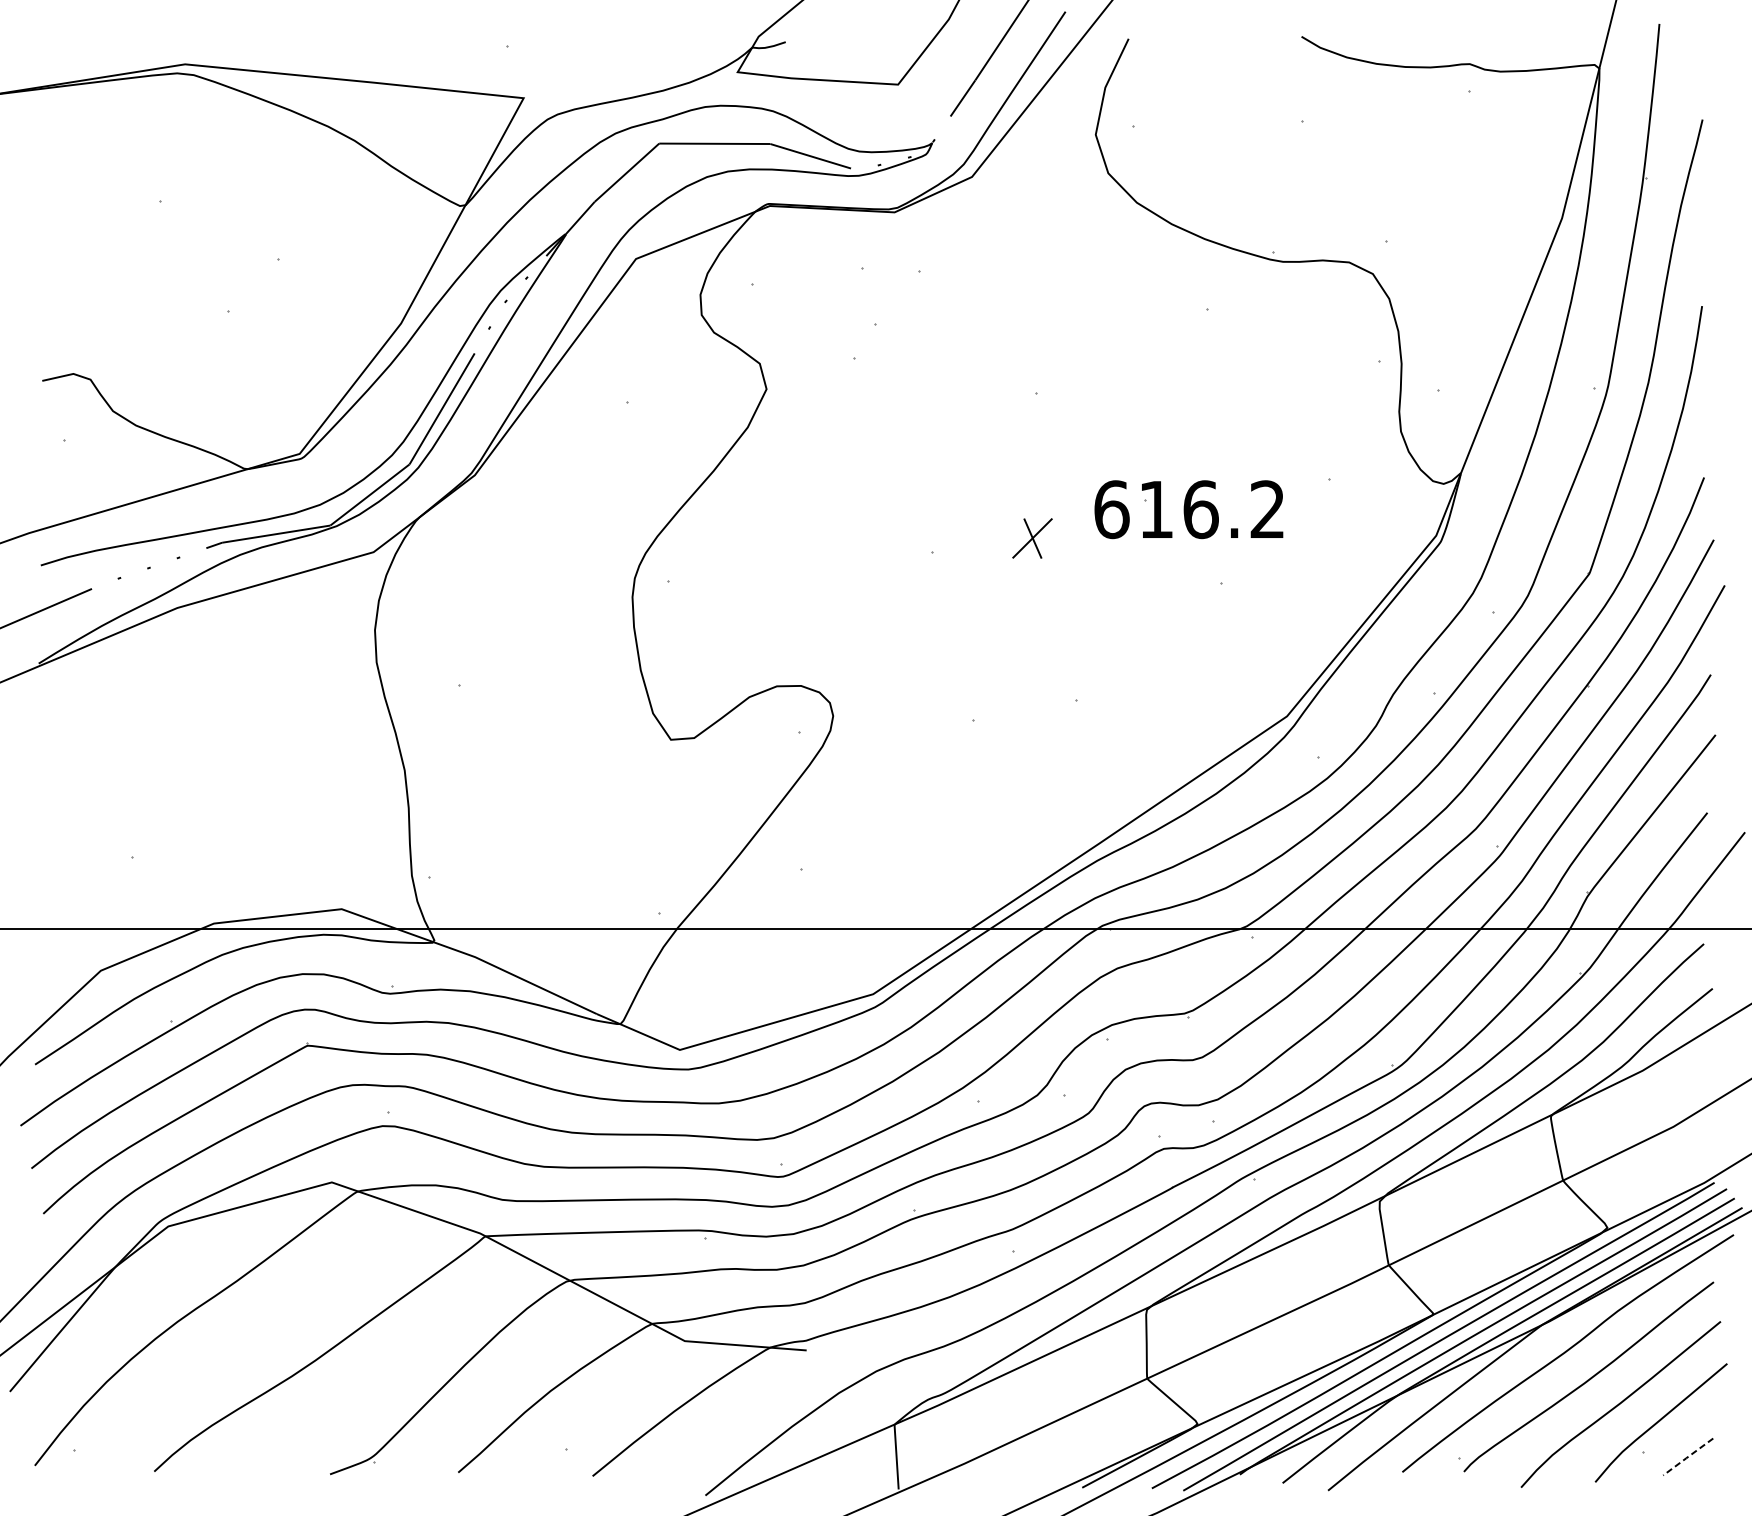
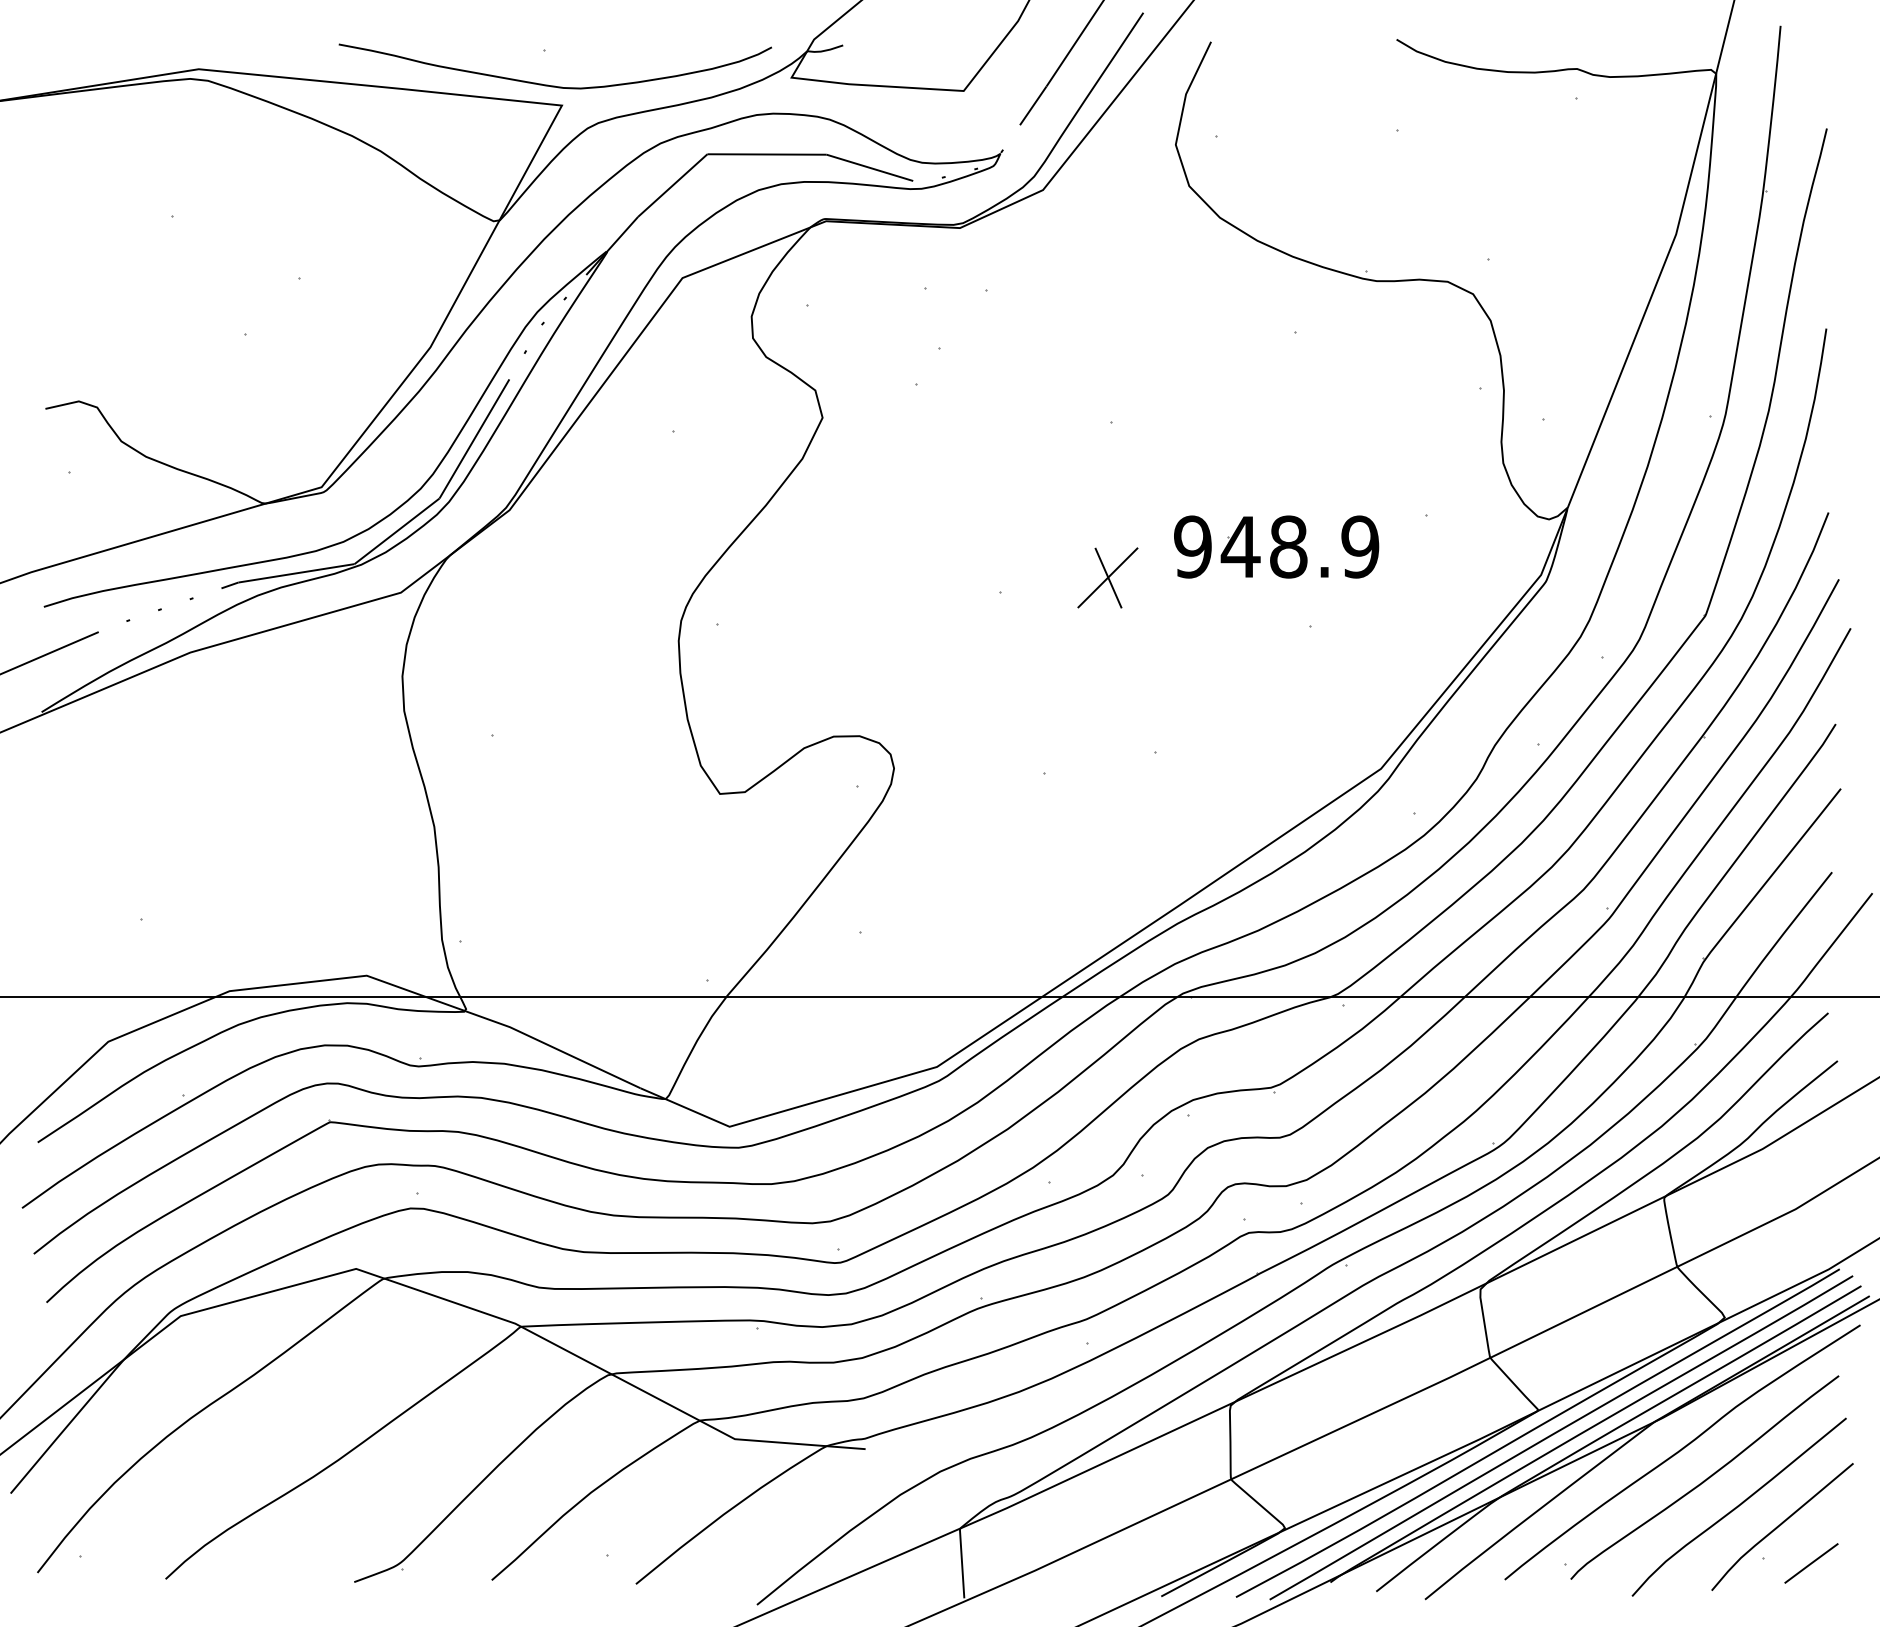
curve: (511, 78) -> (548, 84), added
text: (1189, 509) -> (1276, 546), 616.2 -> 948.9
part: (1032, 538) -> (1107, 577), size x1.43
line: (1687, 1457) -> (1810, 1563), dashed -> solid

